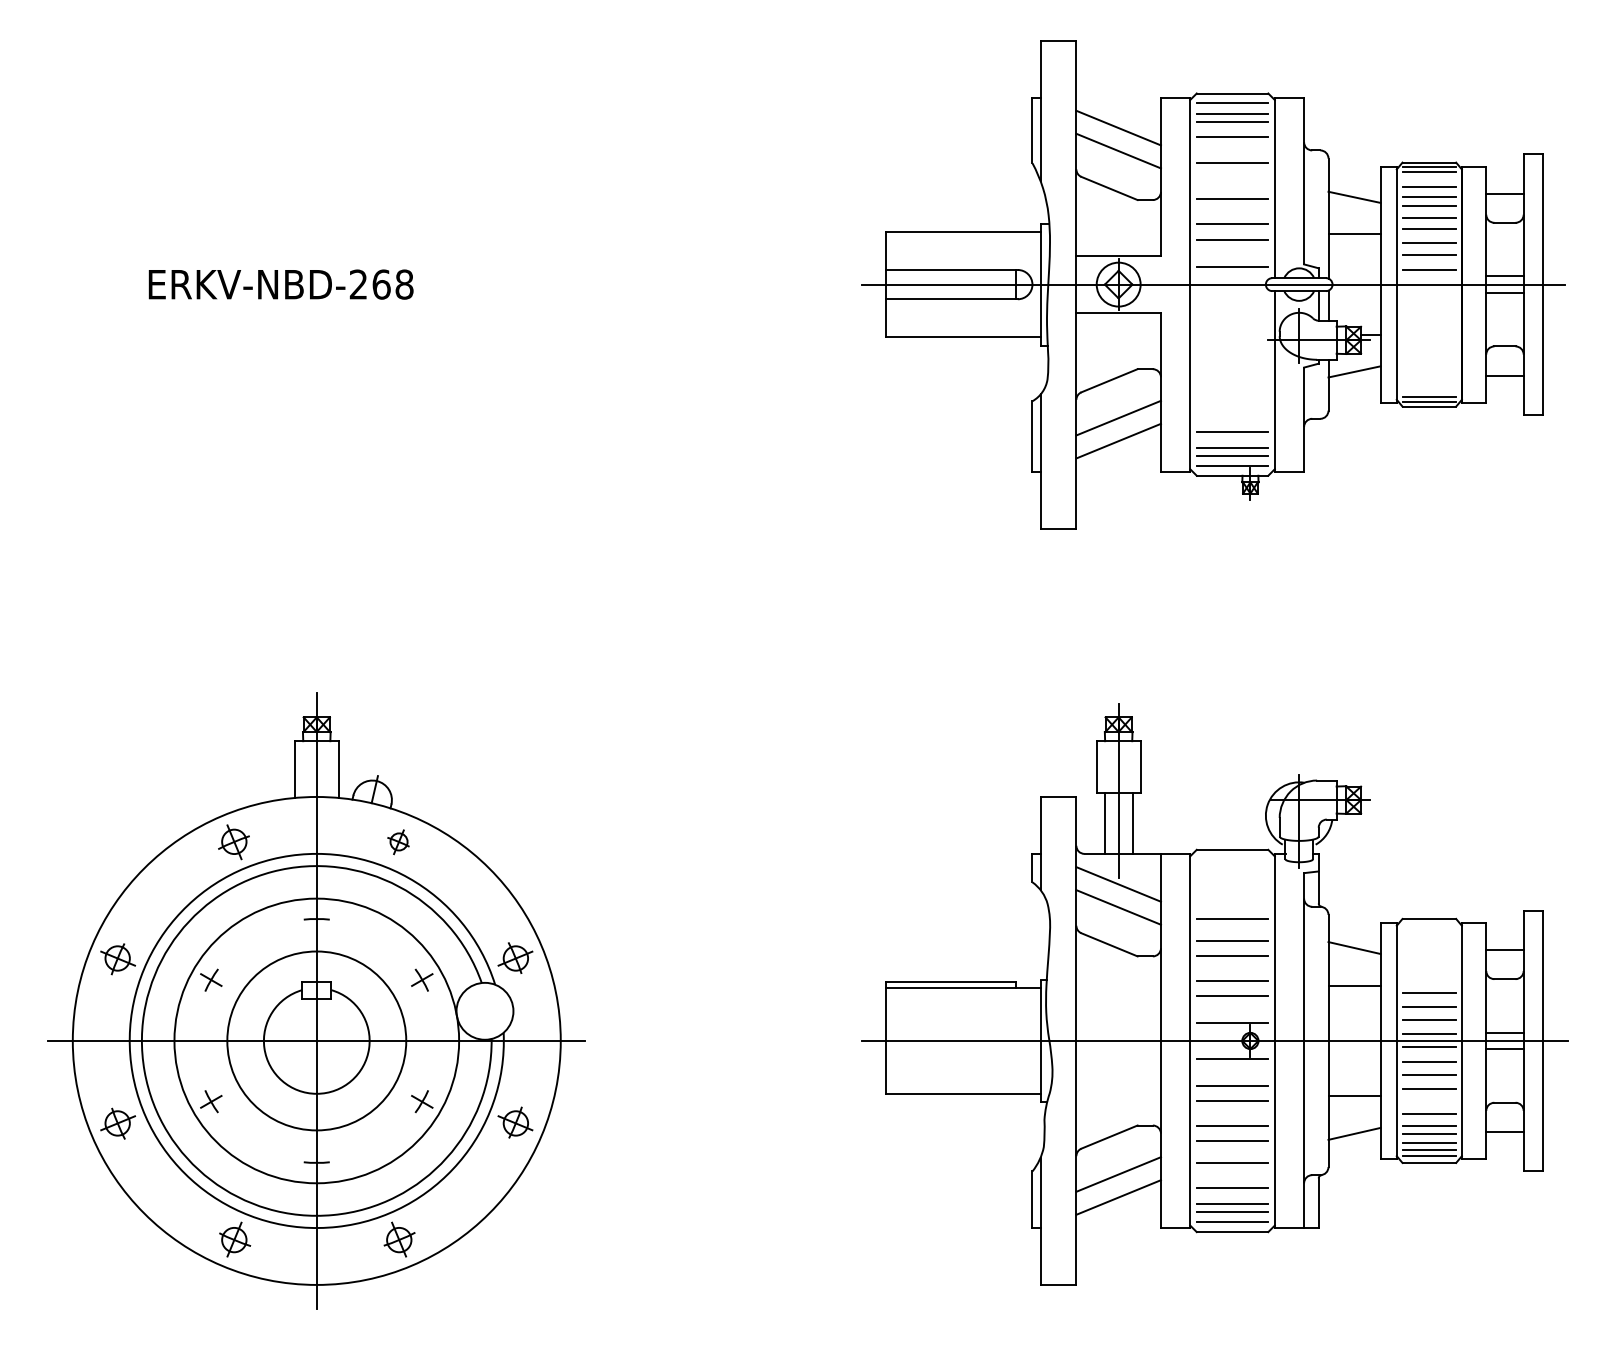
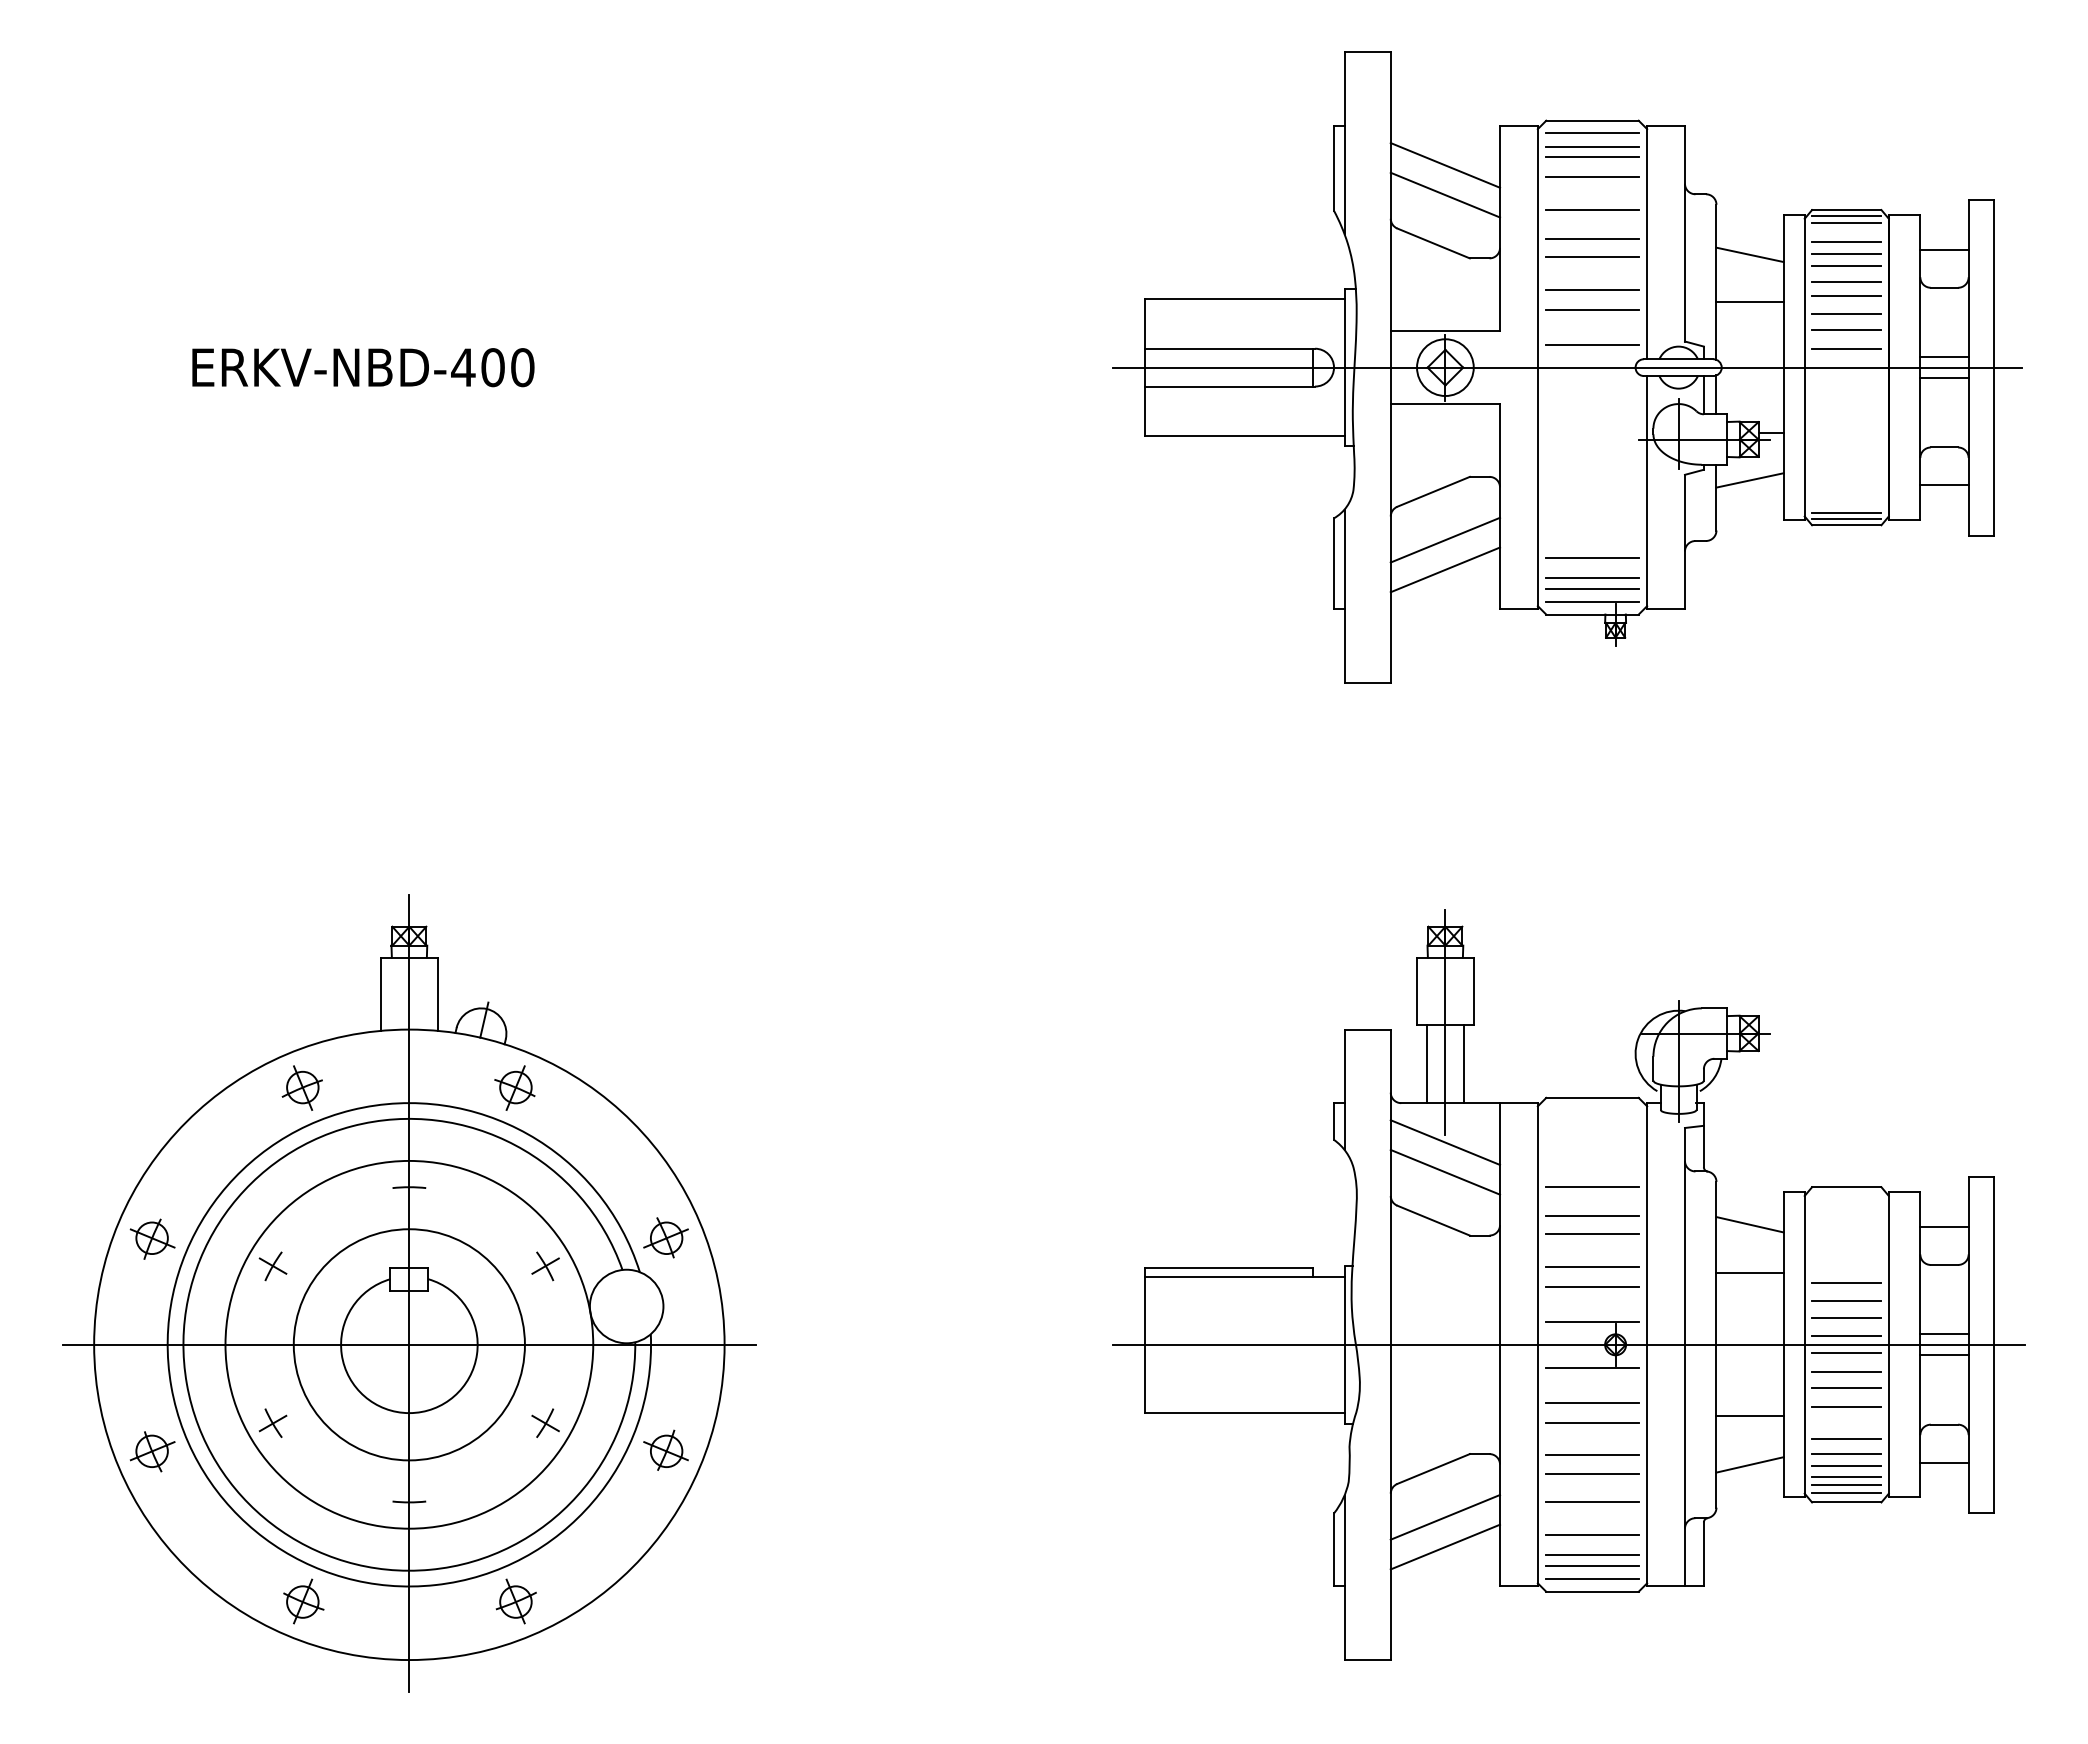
line: (1232, 184) -> (1592, 238), added
text: (381, 284) -> (492, 367), ERKV-NBD-268 -> ERKV-NBD-400
part: (398, 841) -> (514, 1087), size x1.43

